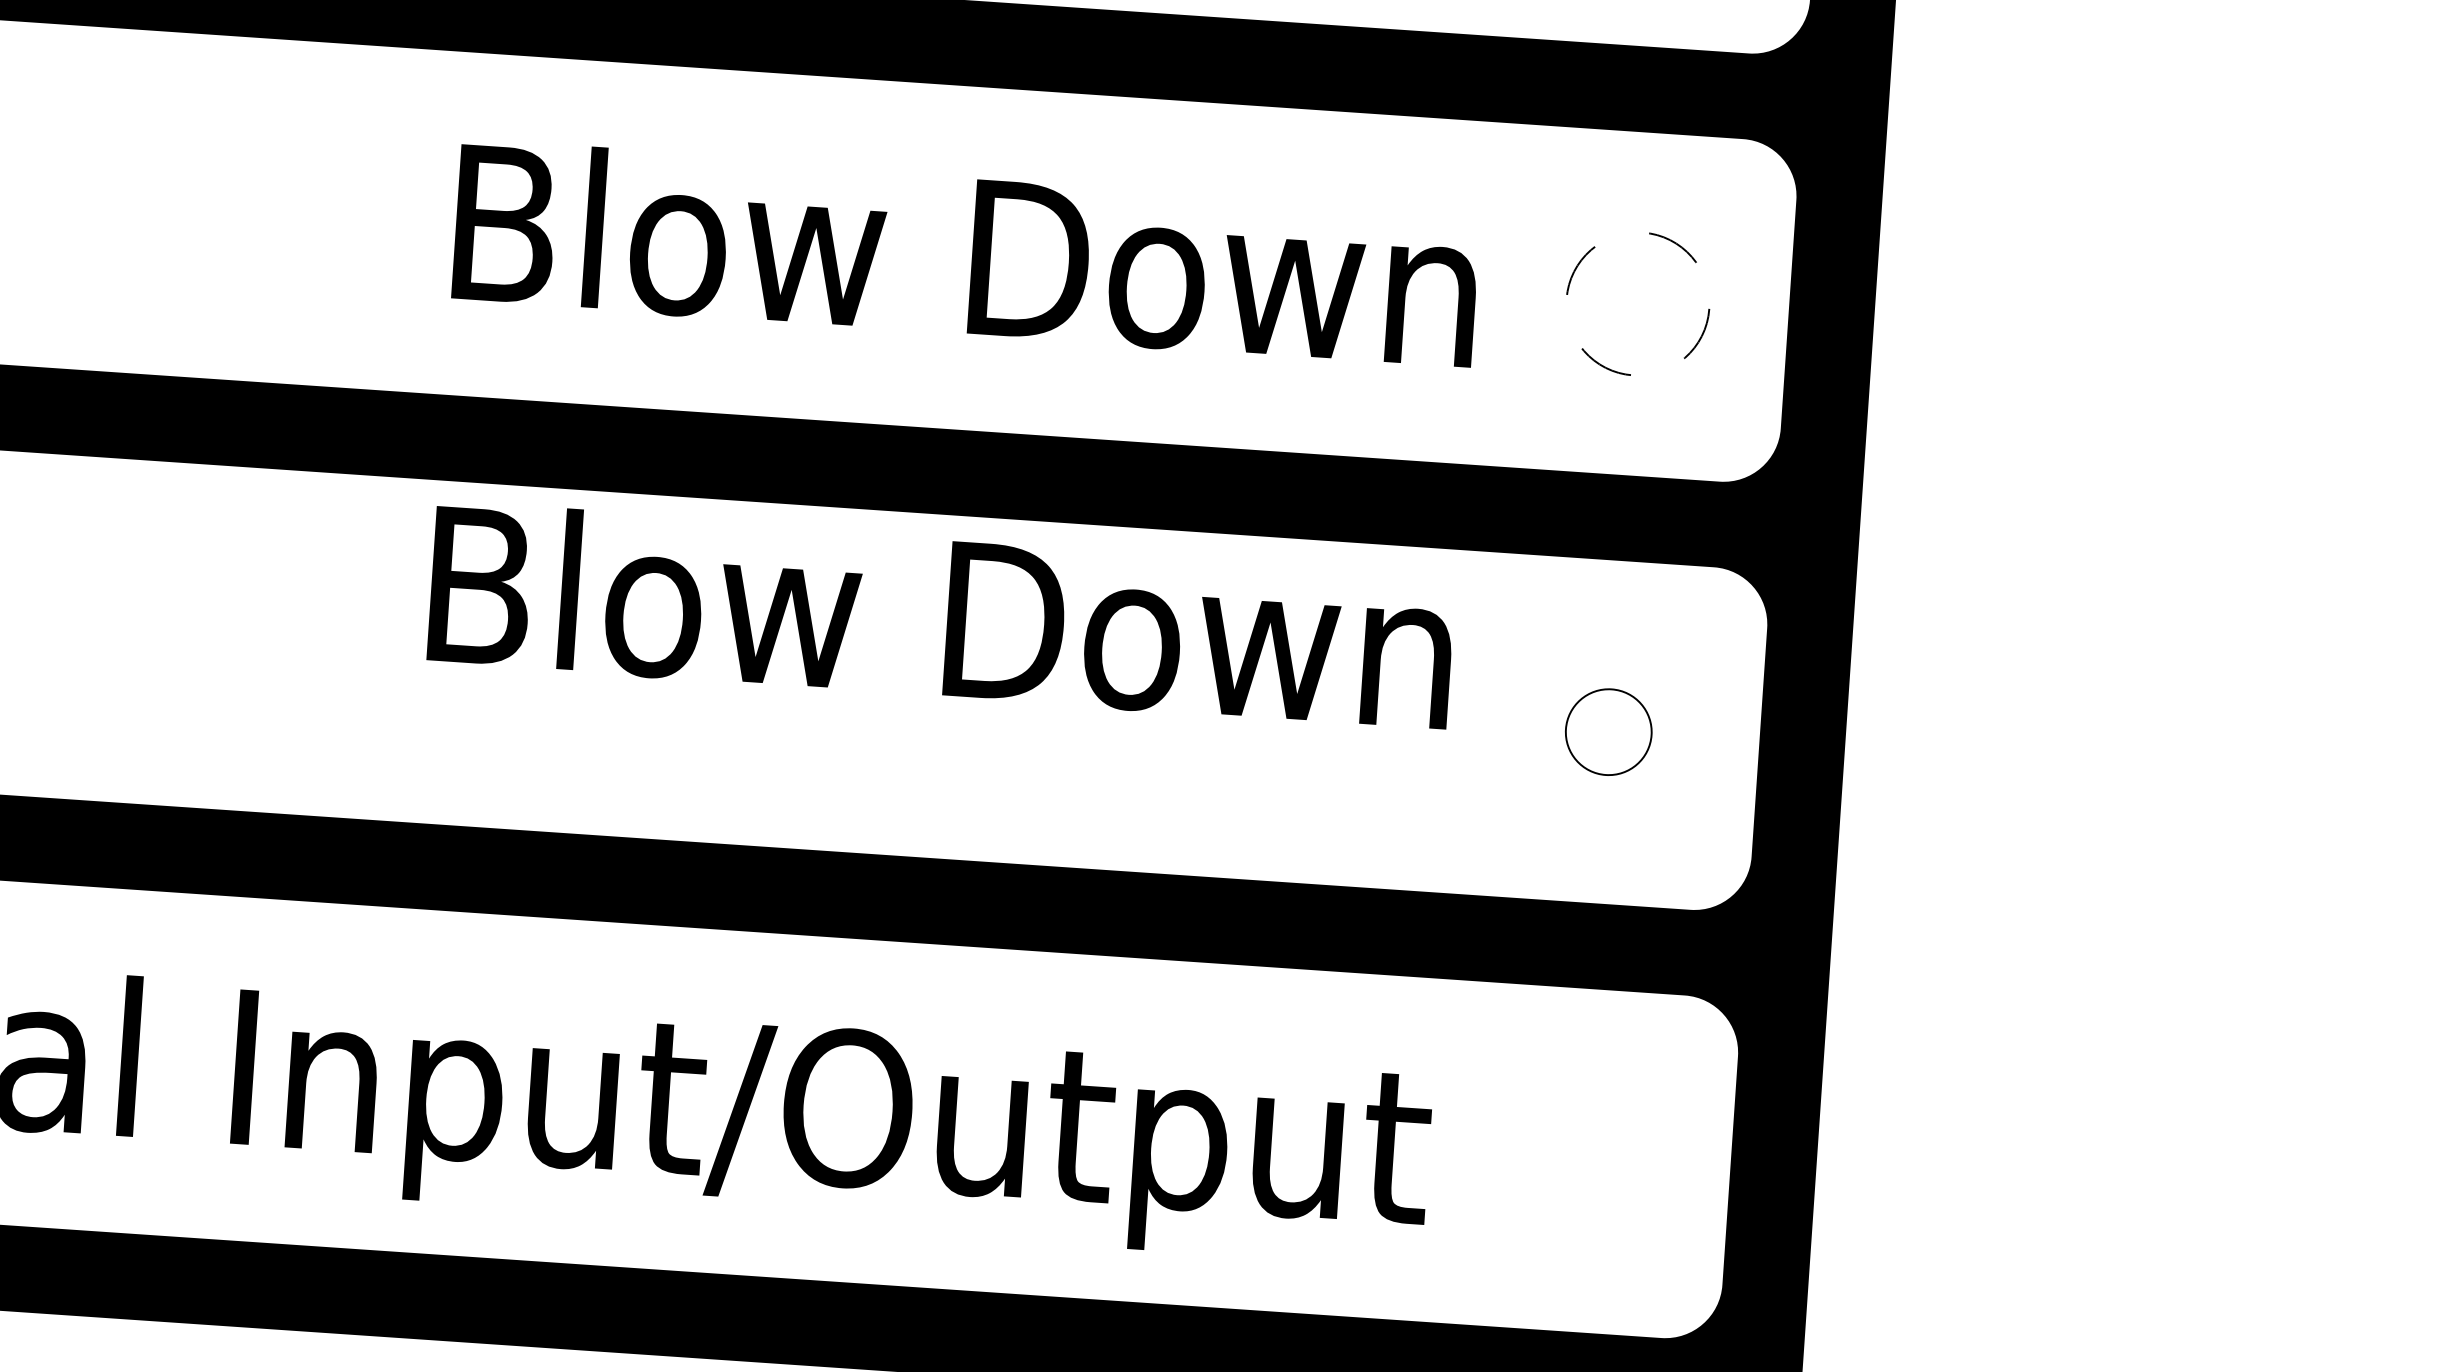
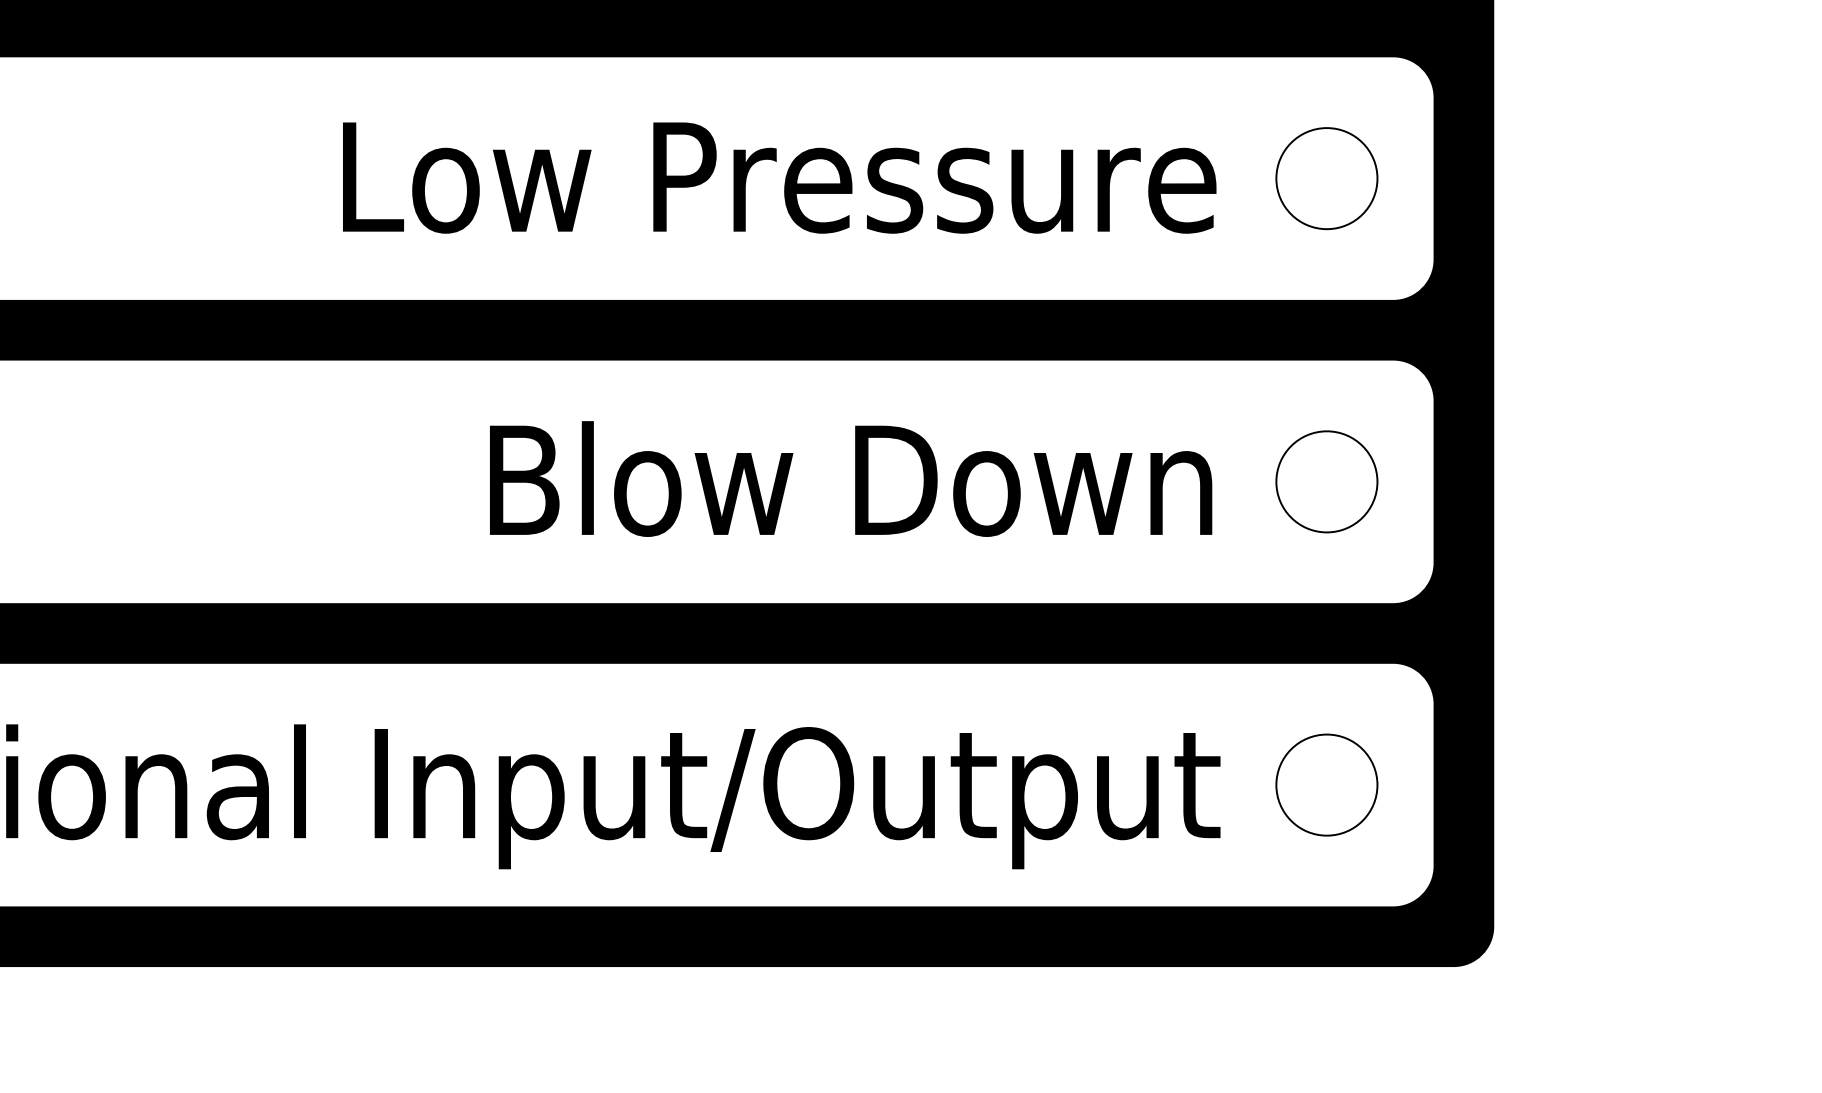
text: (865, 246) -> (779, 175), Blow Down -> Low Pressure
circle: (1637, 303) -> (1326, 178), dashed -> solid
text: (942, 615) -> (851, 478), moved
circle: (1608, 731) -> (1326, 481), size x1.67
circle: (1579, 1159) -> (1326, 784), added

